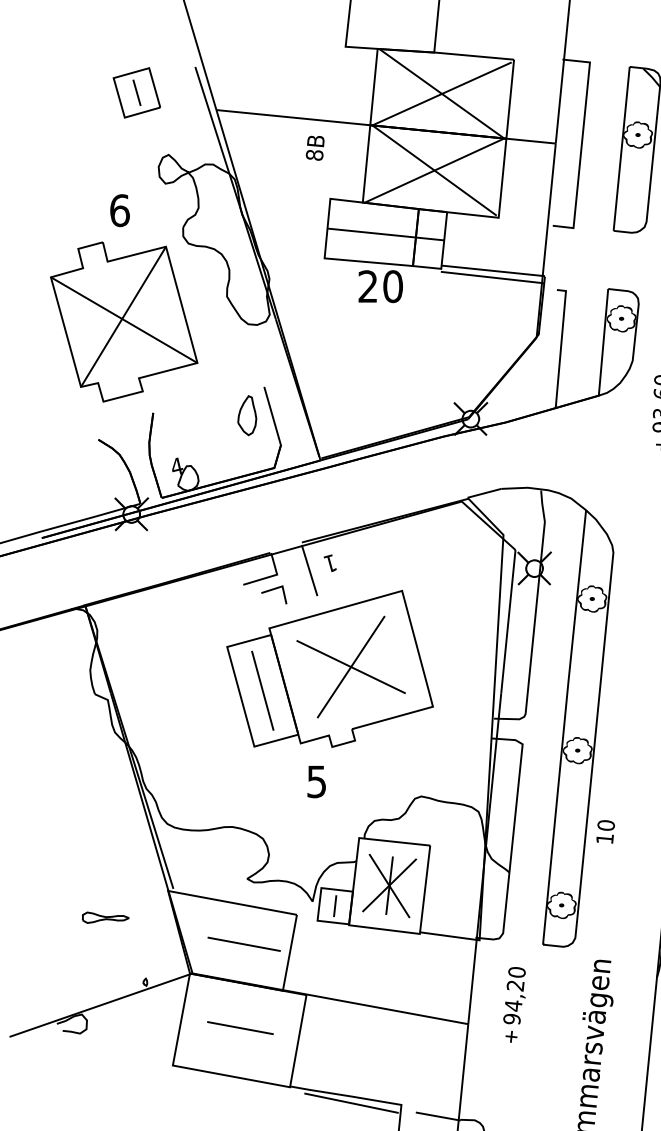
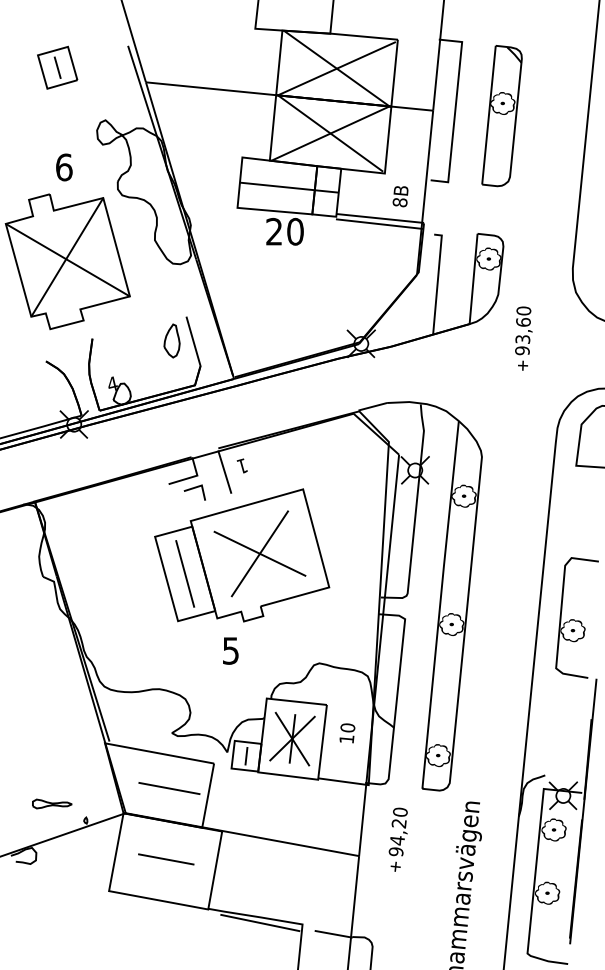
part: (136, 92) -> (57, 67), moved
text: (315, 148) -> (400, 196), moved
text: (605, 832) -> (347, 733), moved
part: (106, 917) -> (52, 803), moved

